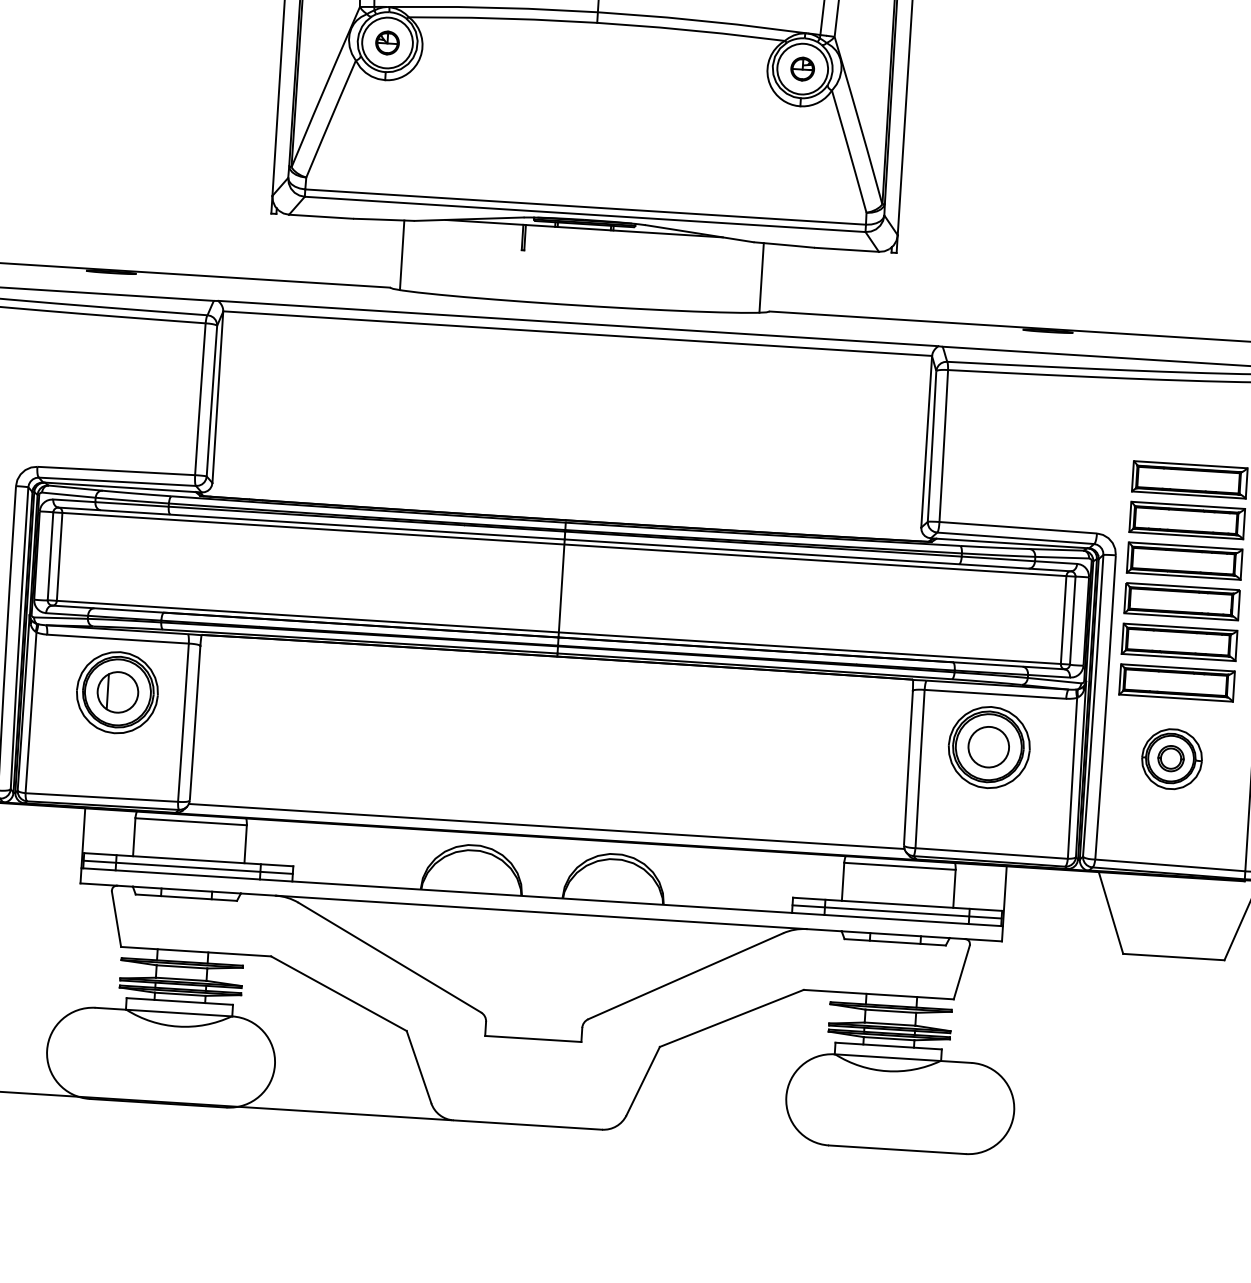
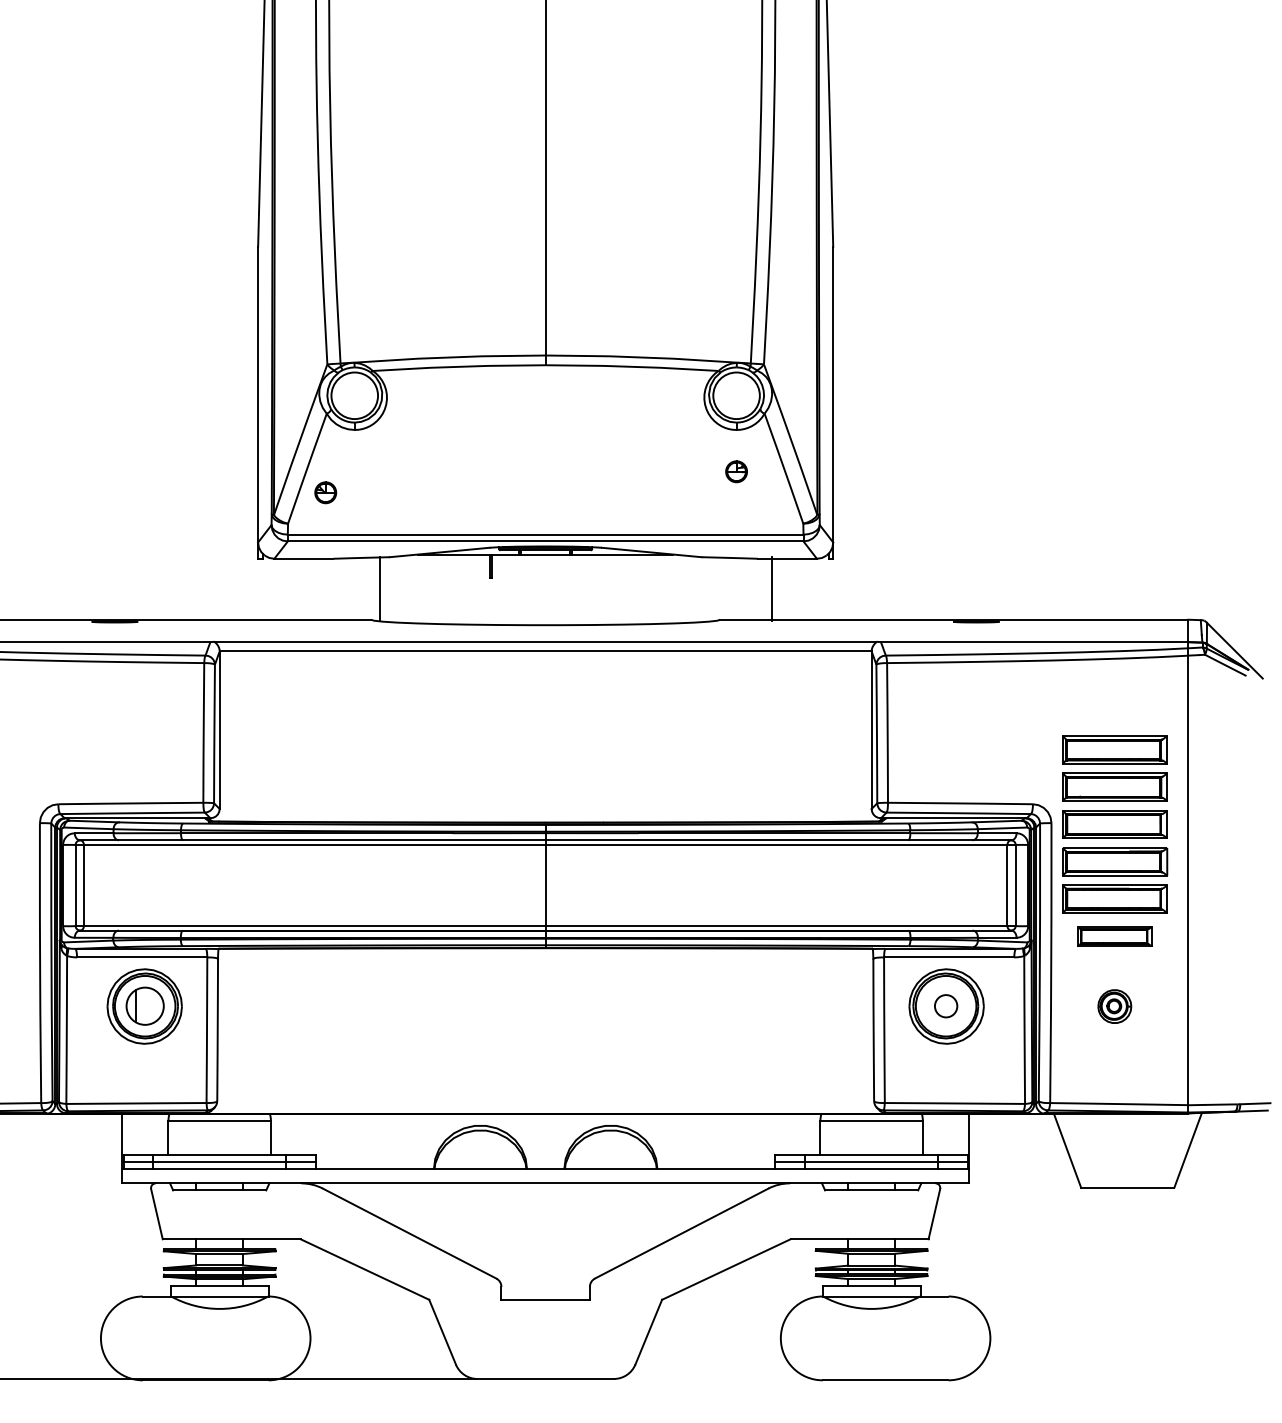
part: (387, 42) -> (325, 492), moved
part: (802, 68) -> (736, 471), moved
line: (761, 277) -> (771, 589), moved
part: (1176, 682) -> (1114, 936), size x0.7
circle: (988, 746) -> (945, 1005), size x0.6
part: (1171, 758) -> (1114, 1006), size x0.6
line: (546, 826) -> (545, 1104), removed

